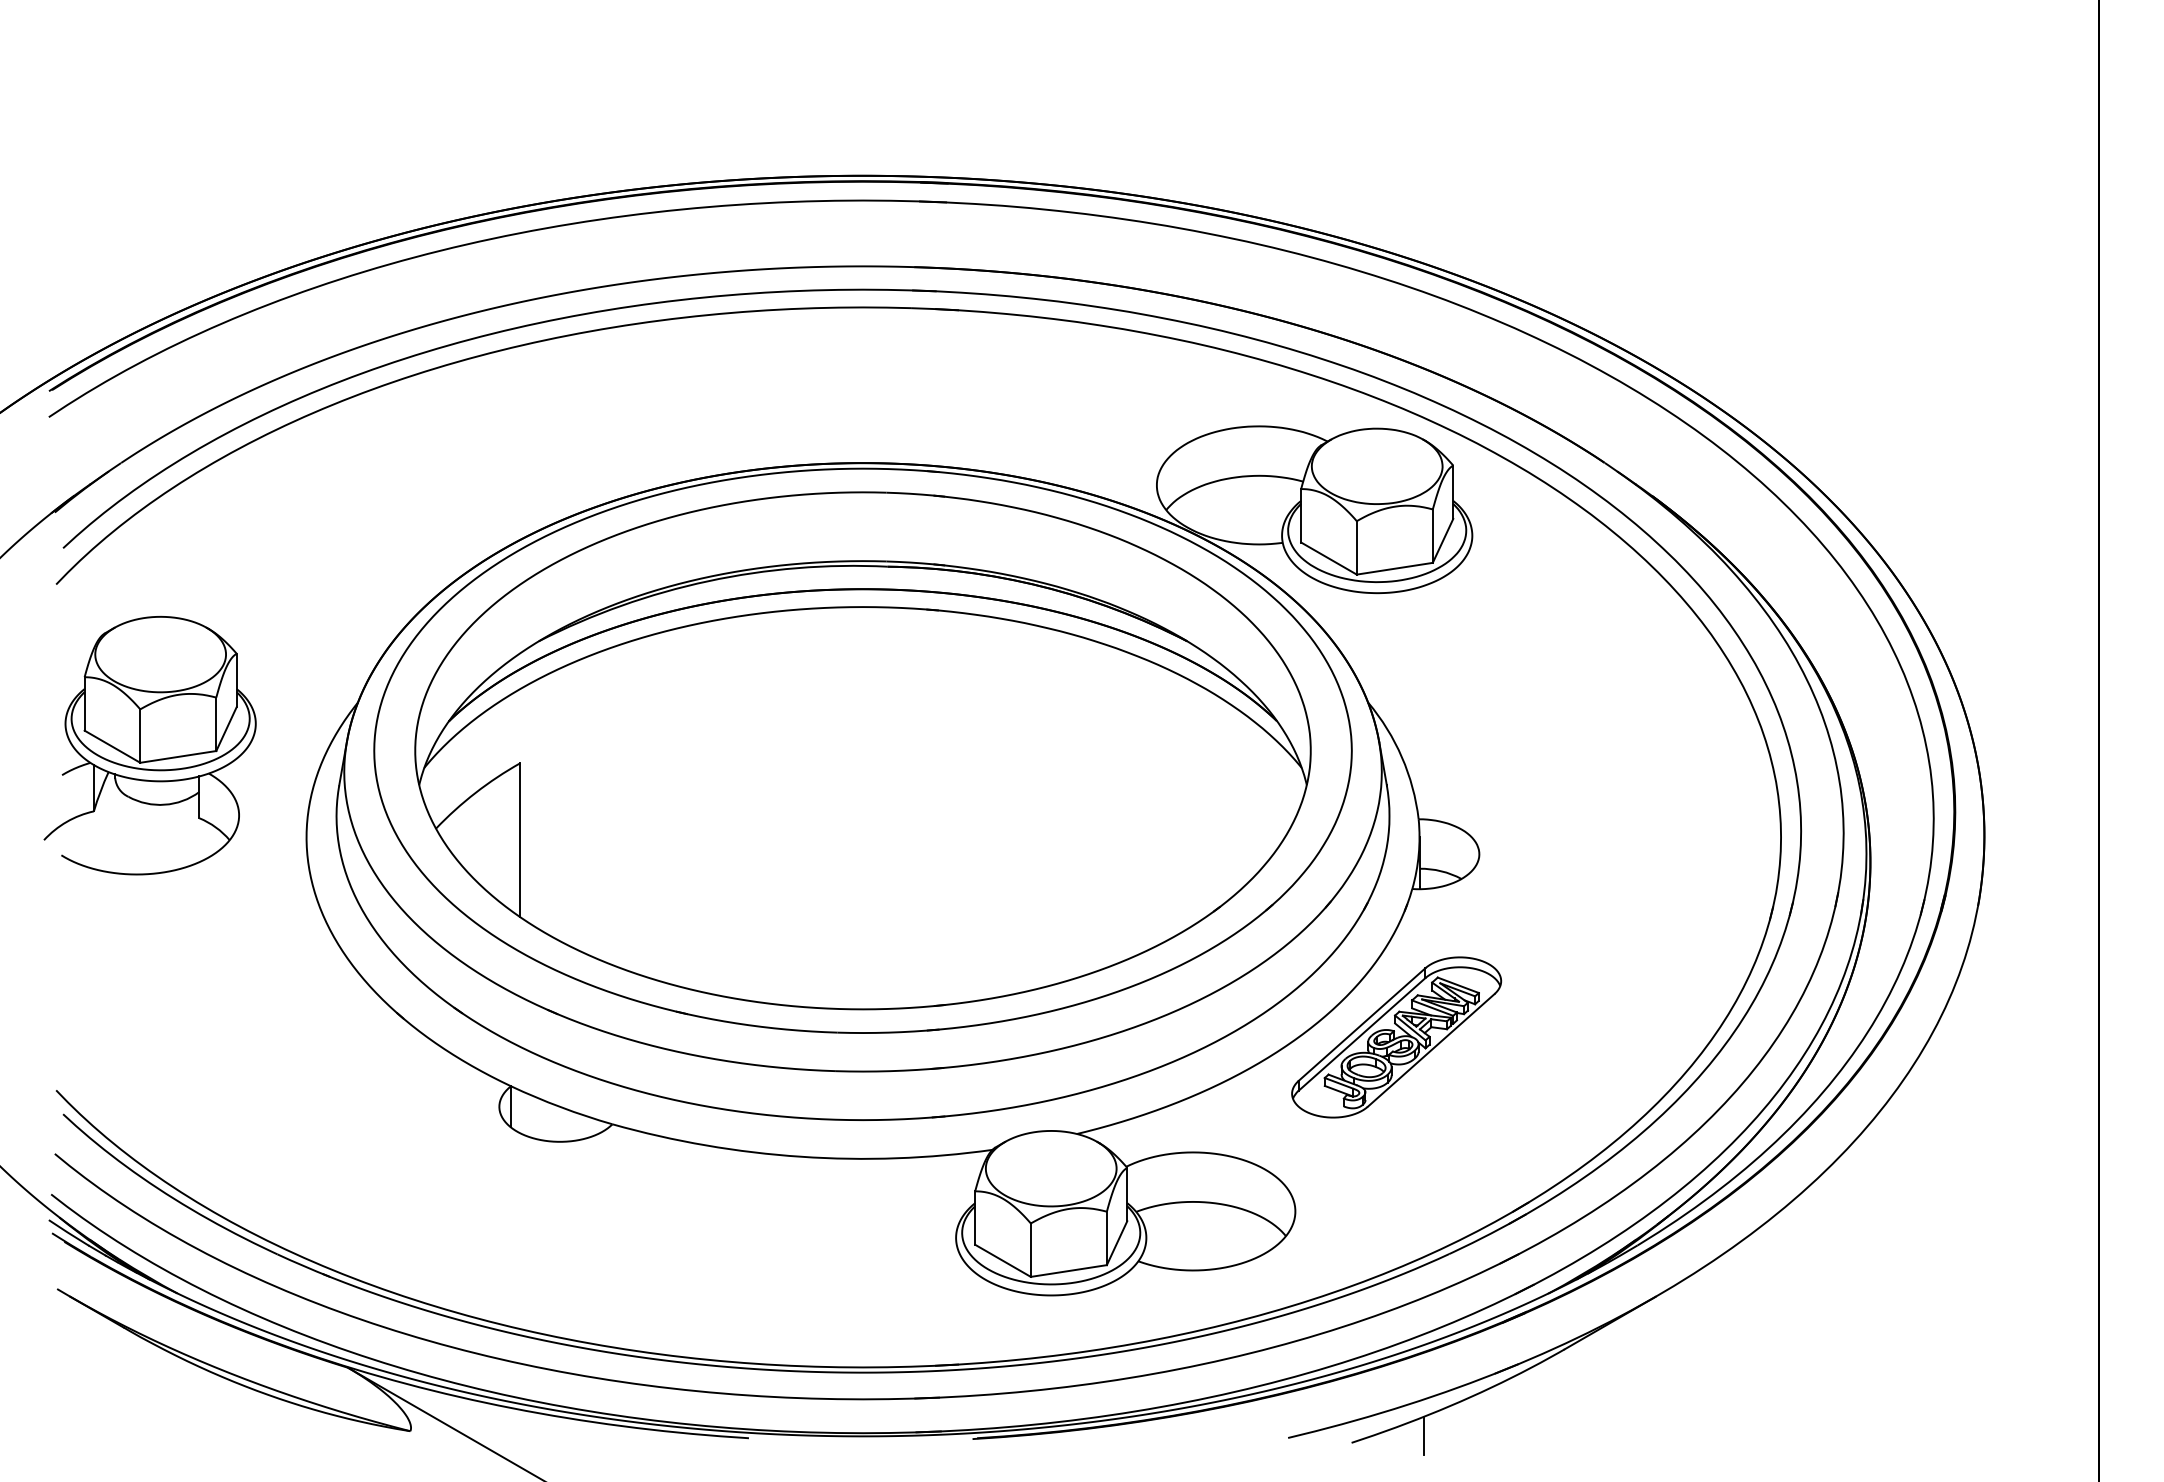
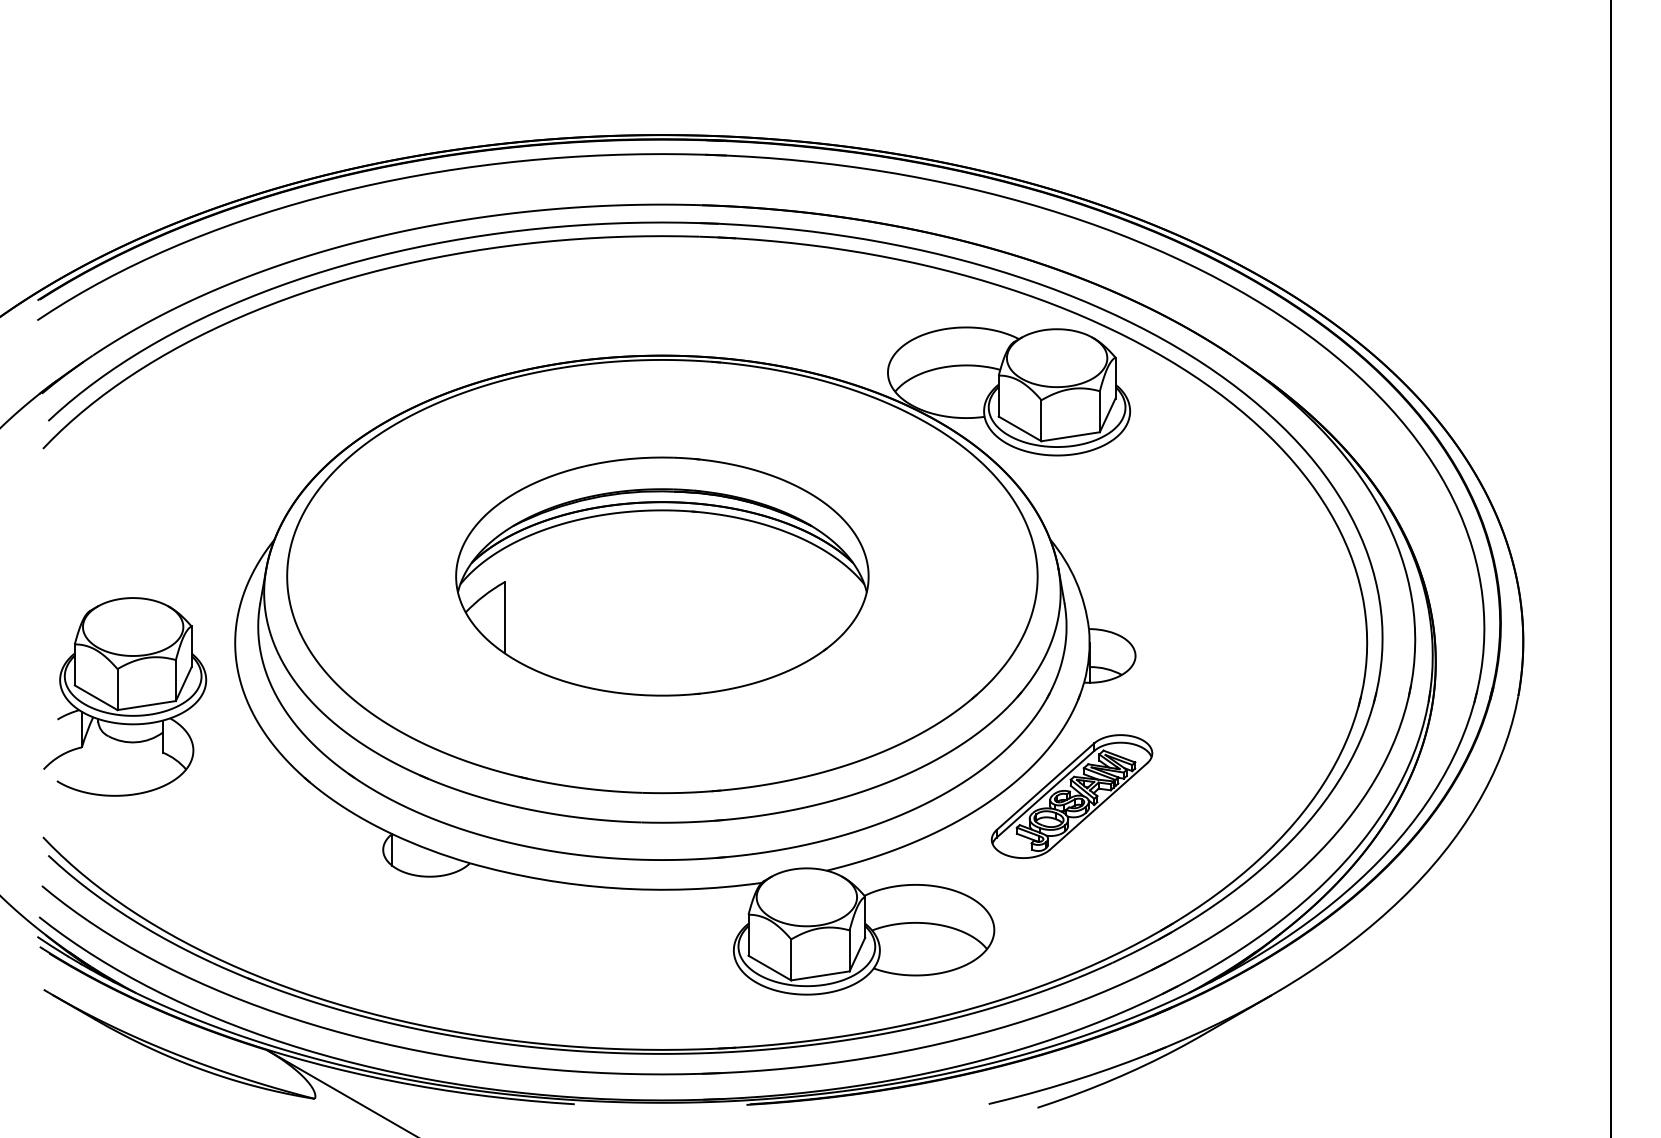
part: (149, 745) -> (124, 696), moved
part: (862, 750) -> (661, 576), size x0.6
line: (1423, 1435) -> (1092, 1102), removed

